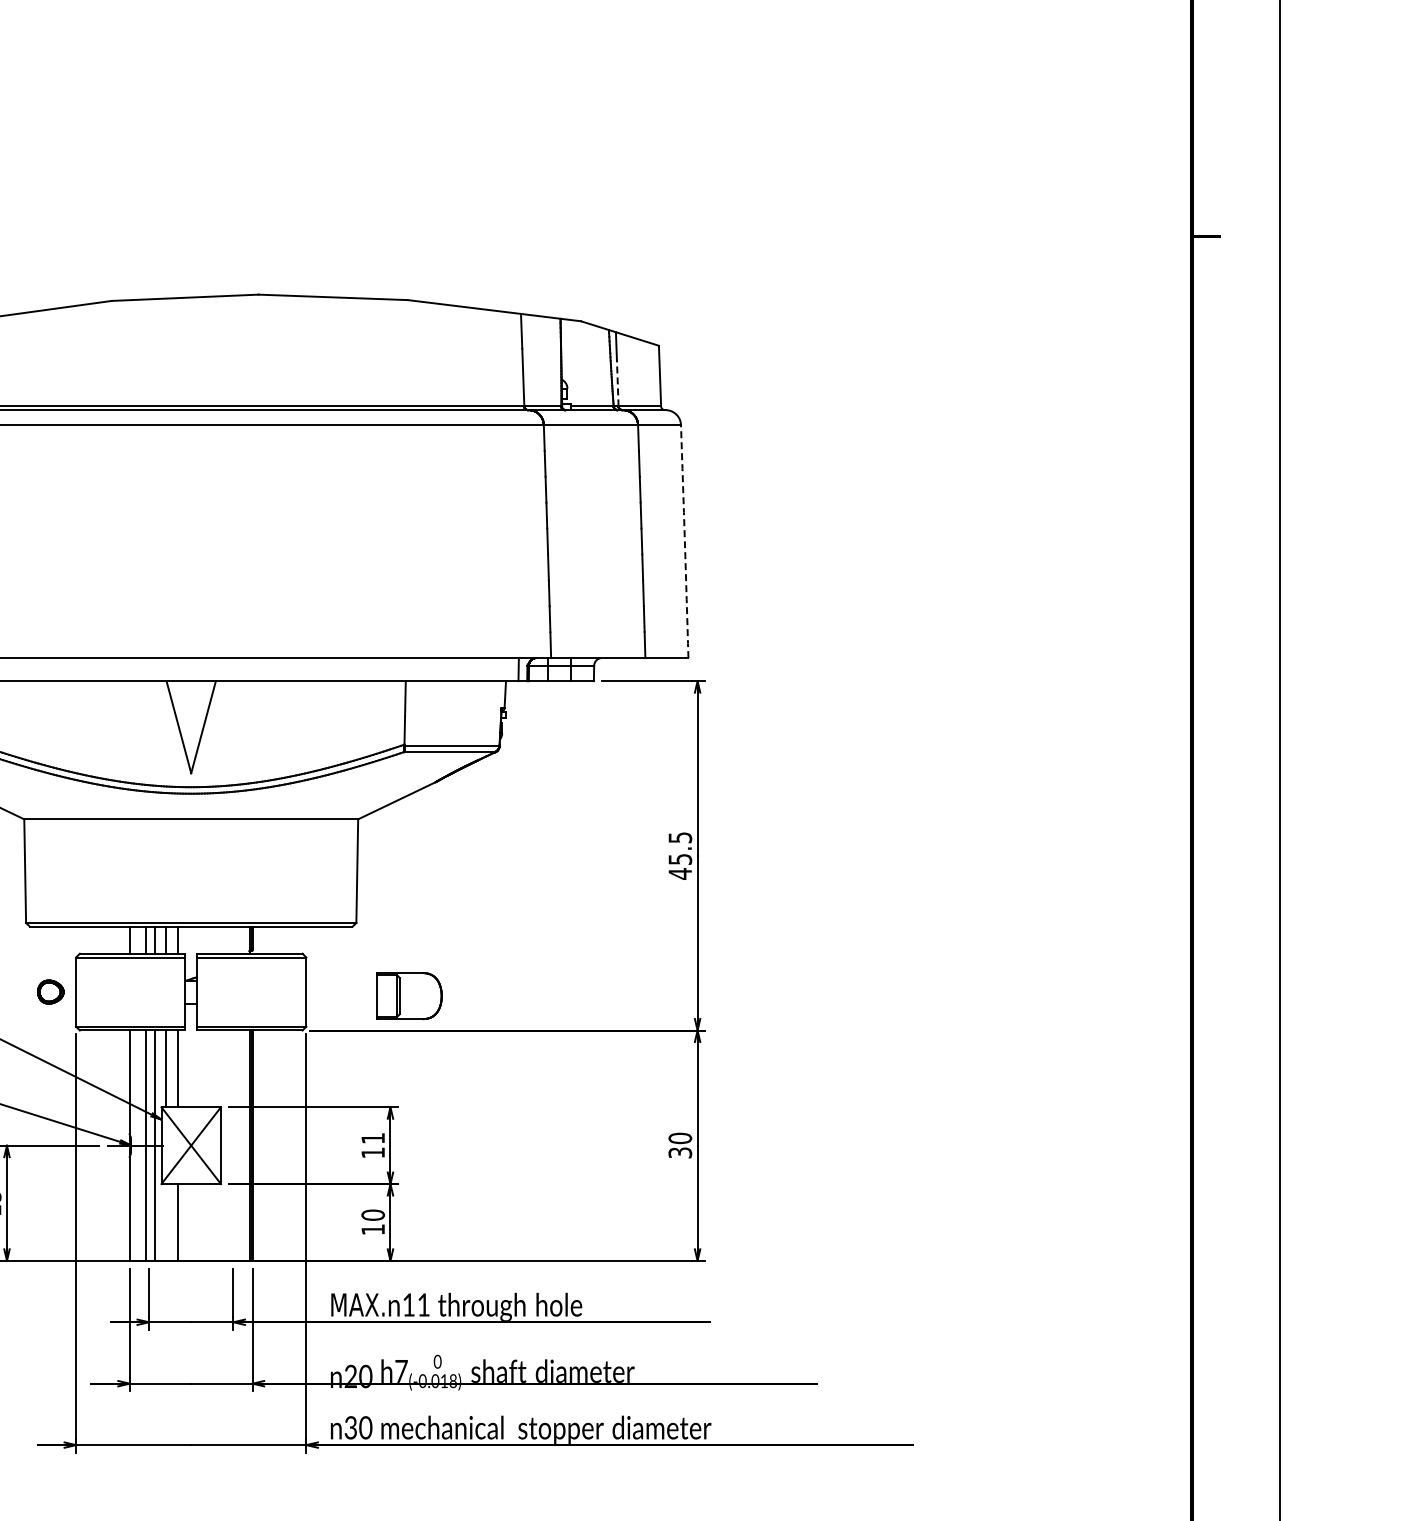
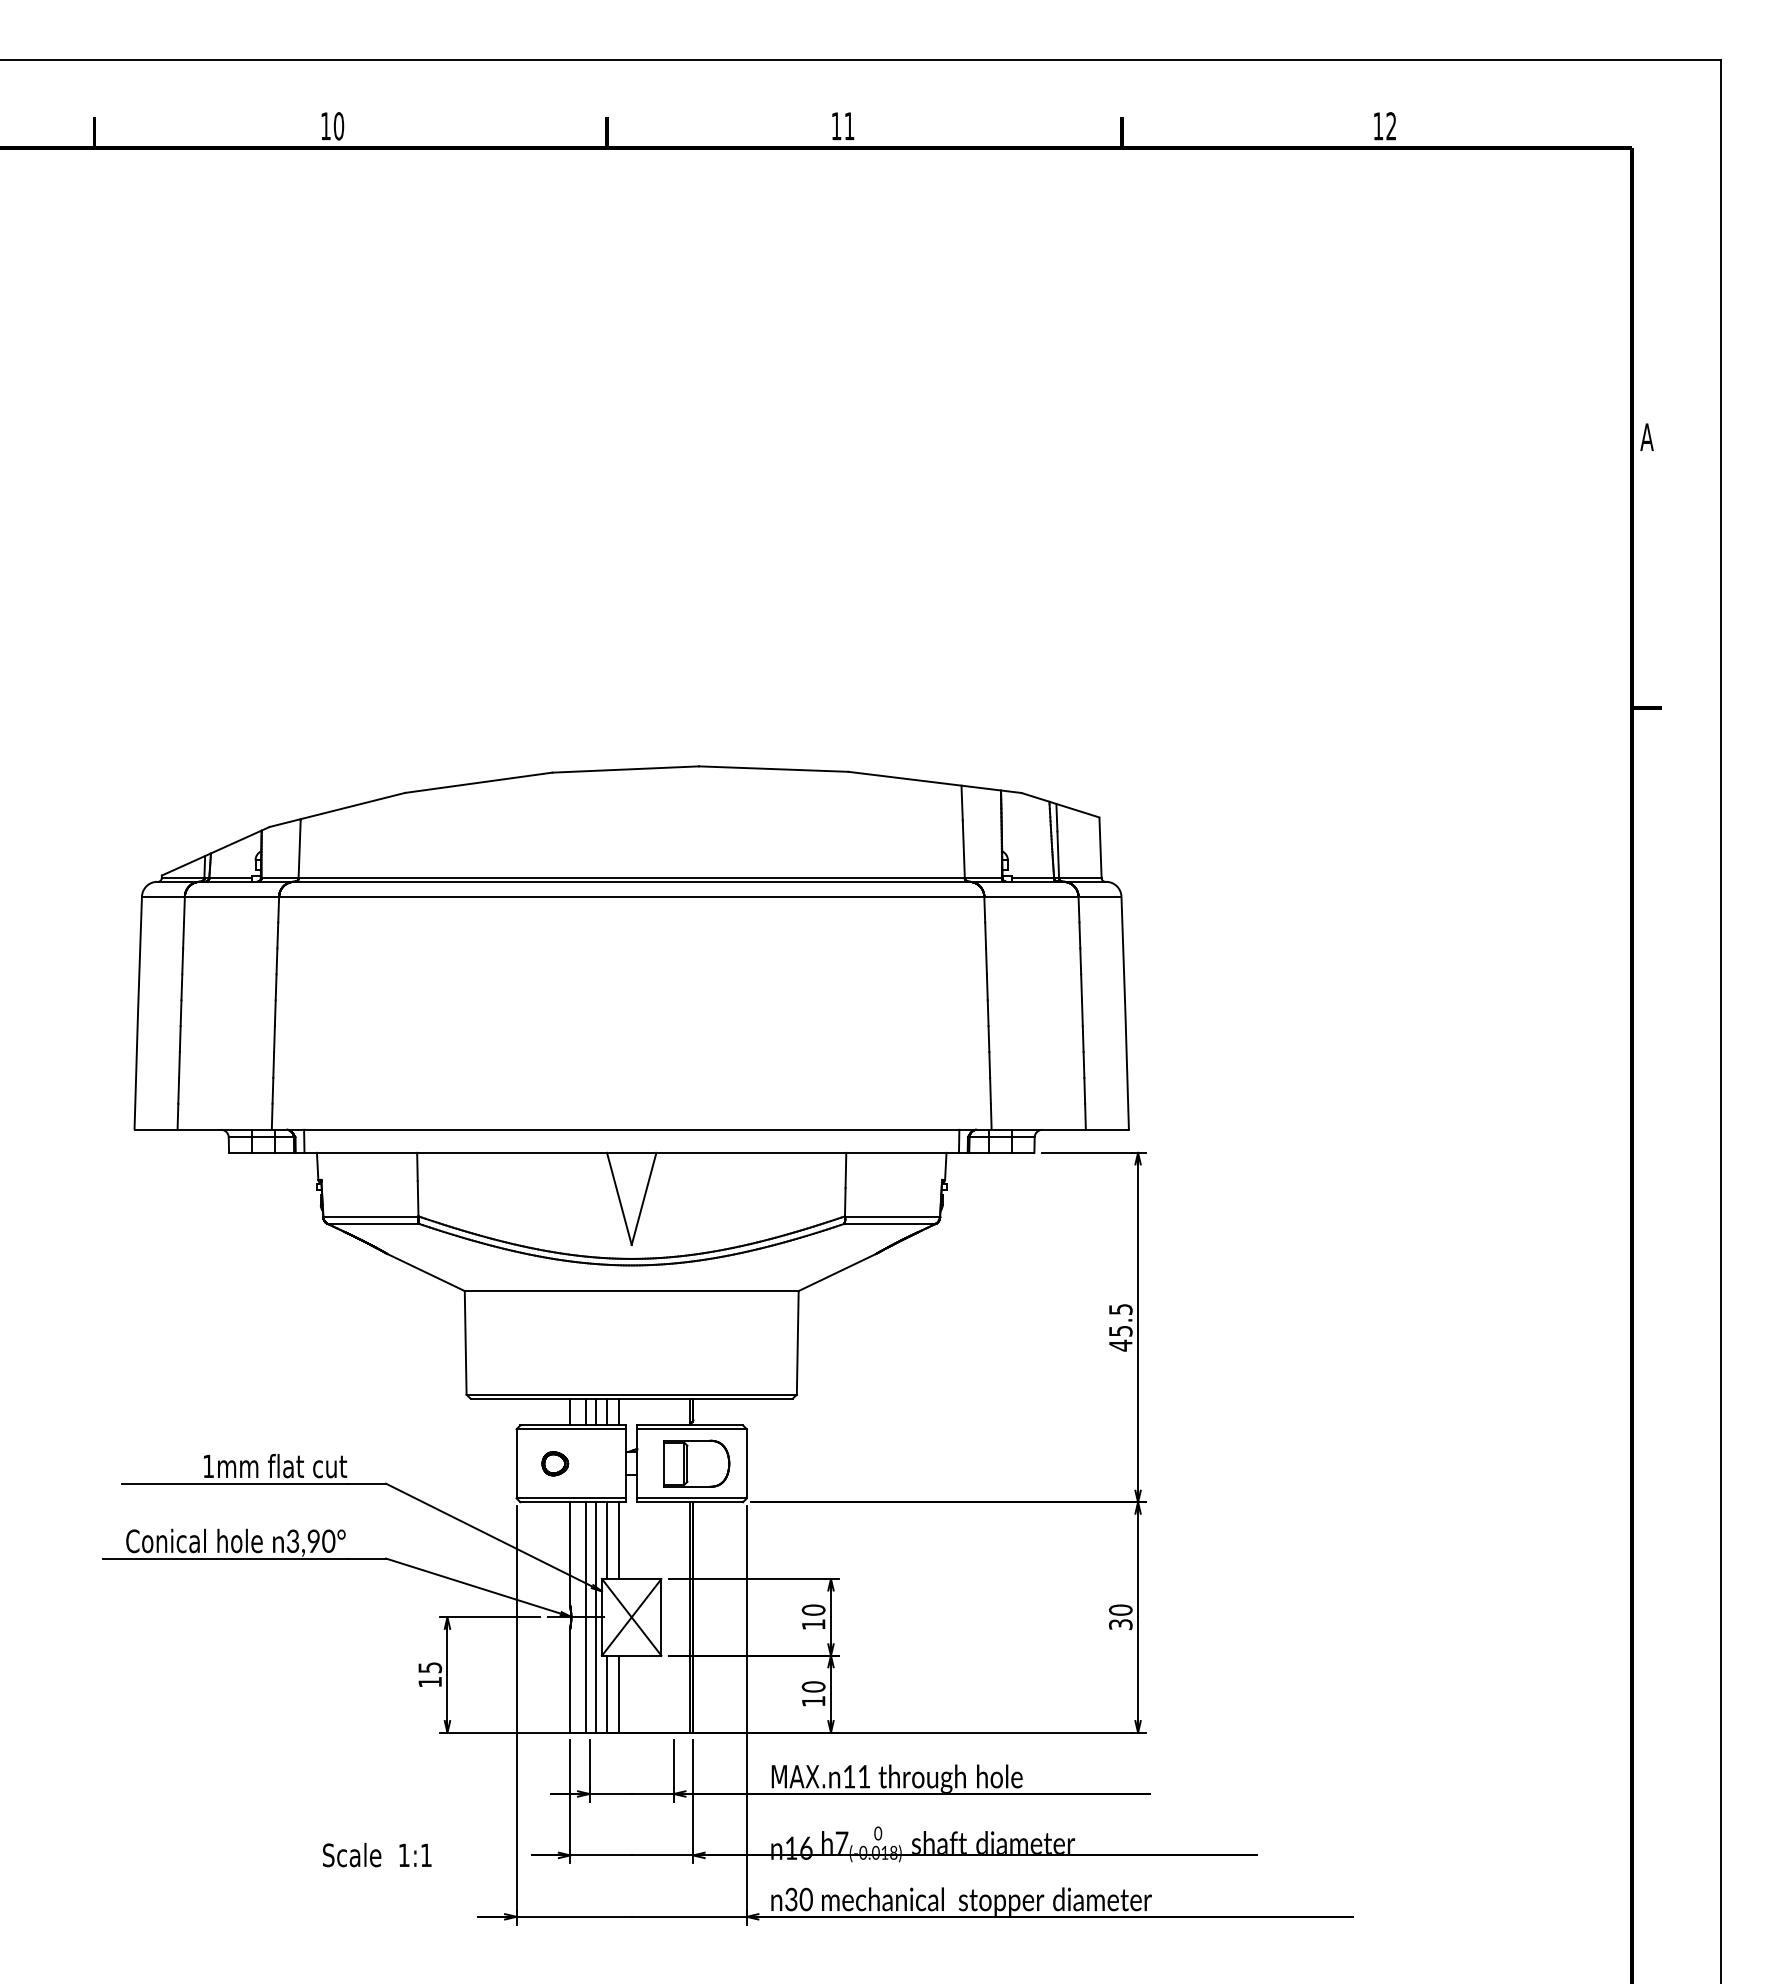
line: (618, 382) -> (1058, 854), dashed -> solid
arc: (685, 541) -> (1125, 1013), dashed -> solid
part: (51, 991) -> (555, 1463), moved
part: (409, 995) -> (696, 1463), moved
text: (373, 1137) -> (813, 1609), 11 -> 10
line: (166, 1221) -> (606, 1693), added
text: (358, 1375) -> (798, 1847), 20 -> 16

